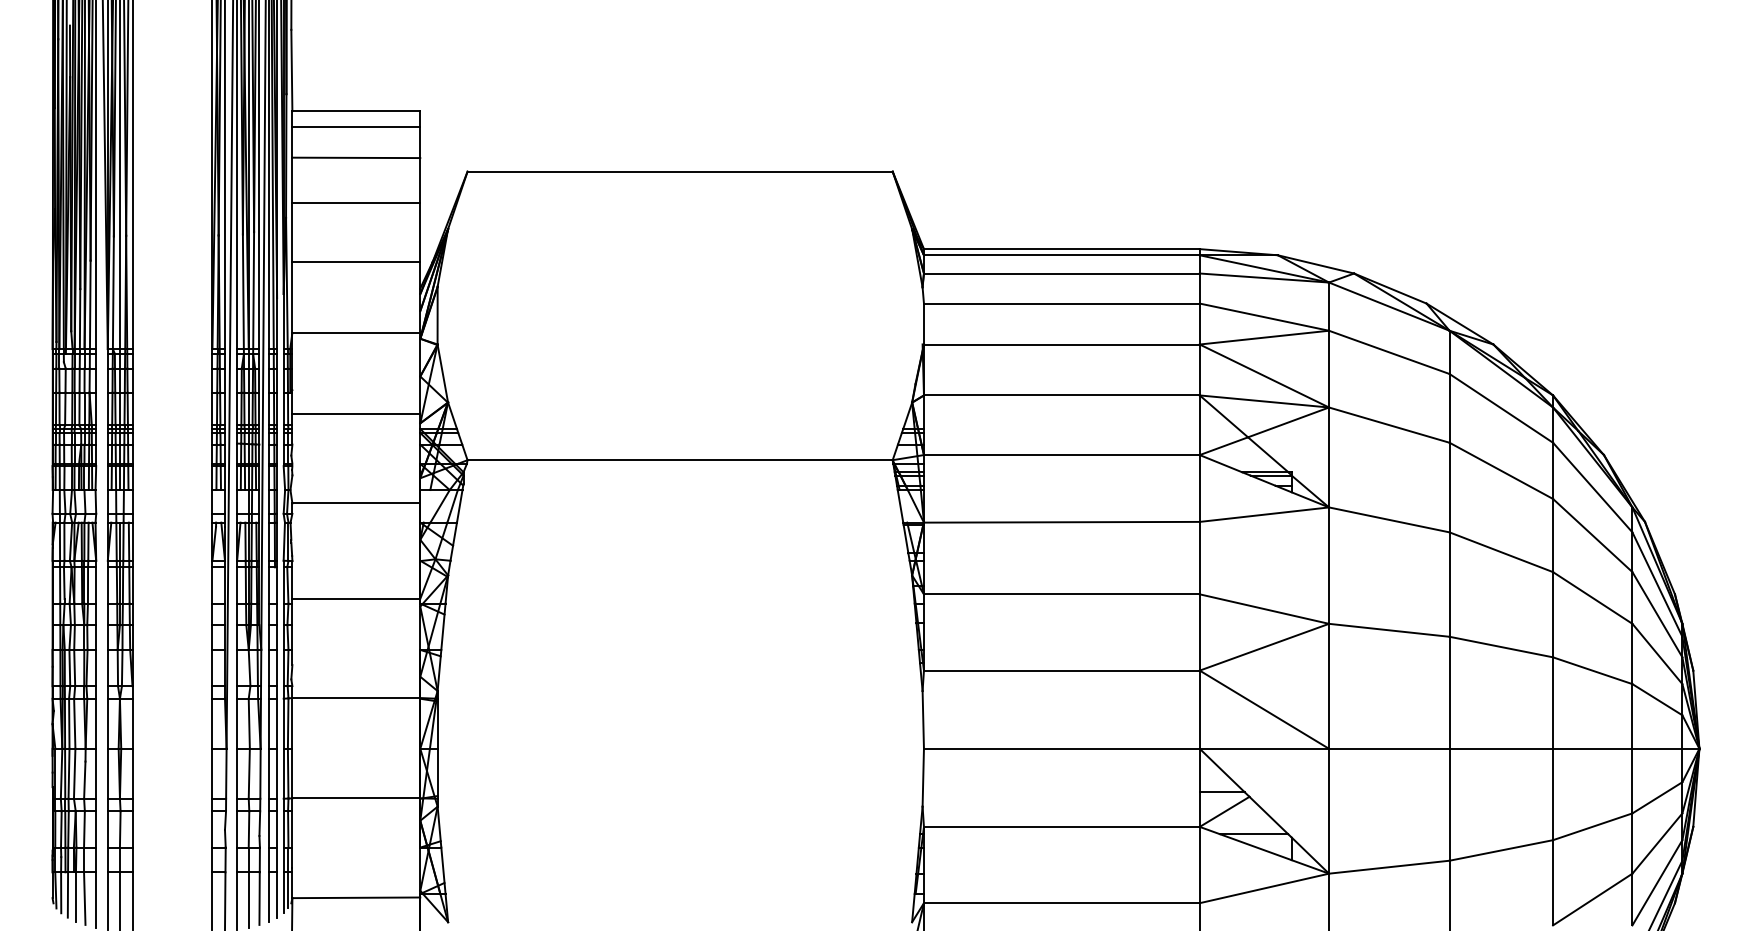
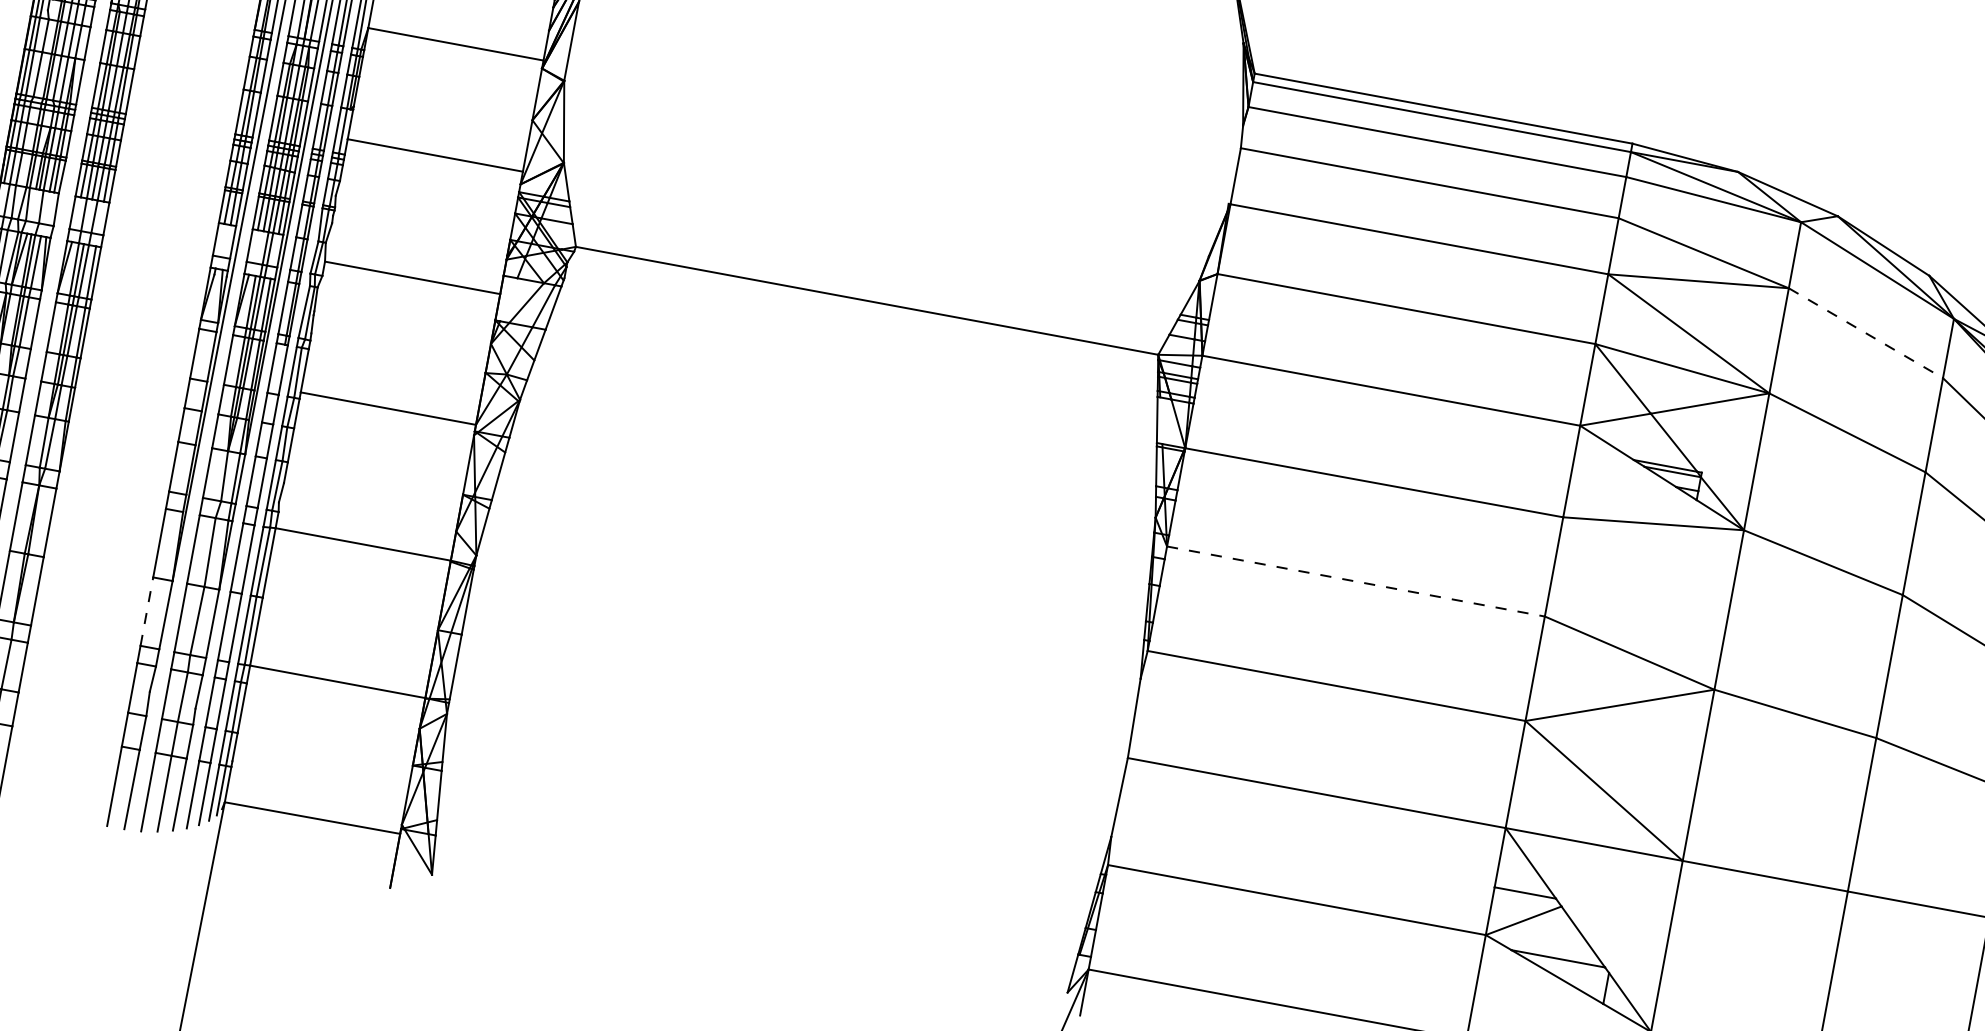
line: (1389, 352) -> (1866, 333), solid -> dashed
line: (1061, 594) -> (1355, 581), solid -> dashed
line: (212, 773) -> (147, 611), solid -> dashed

